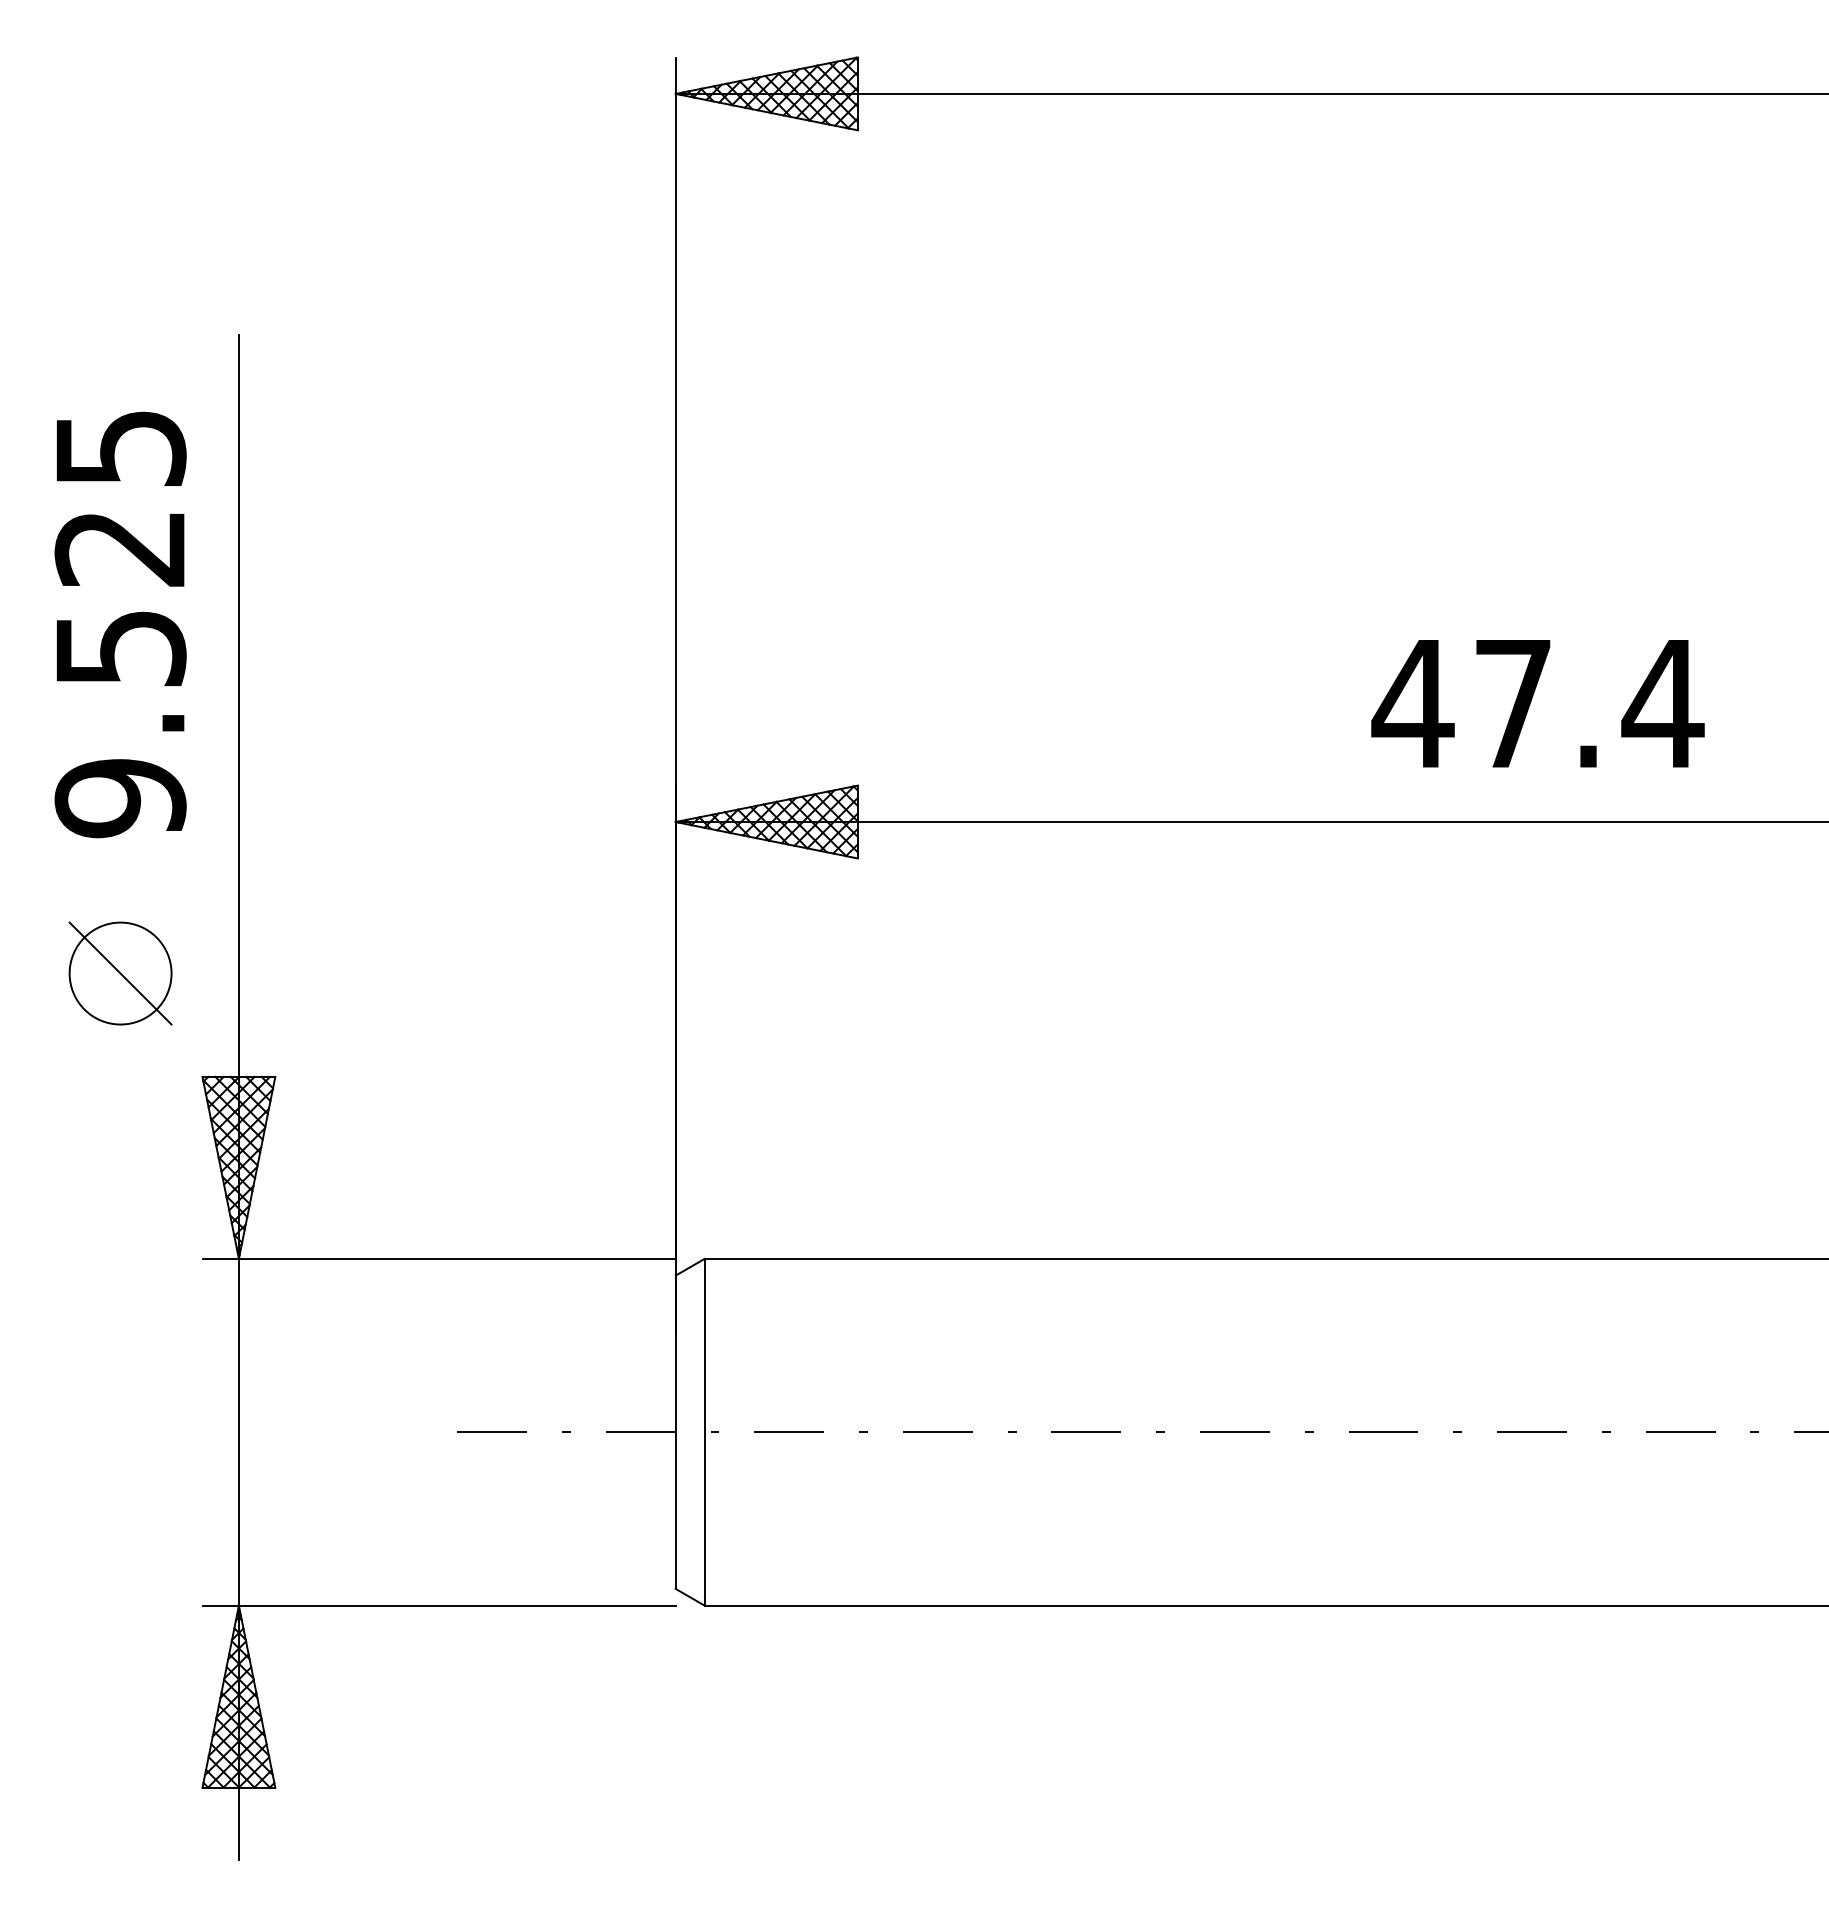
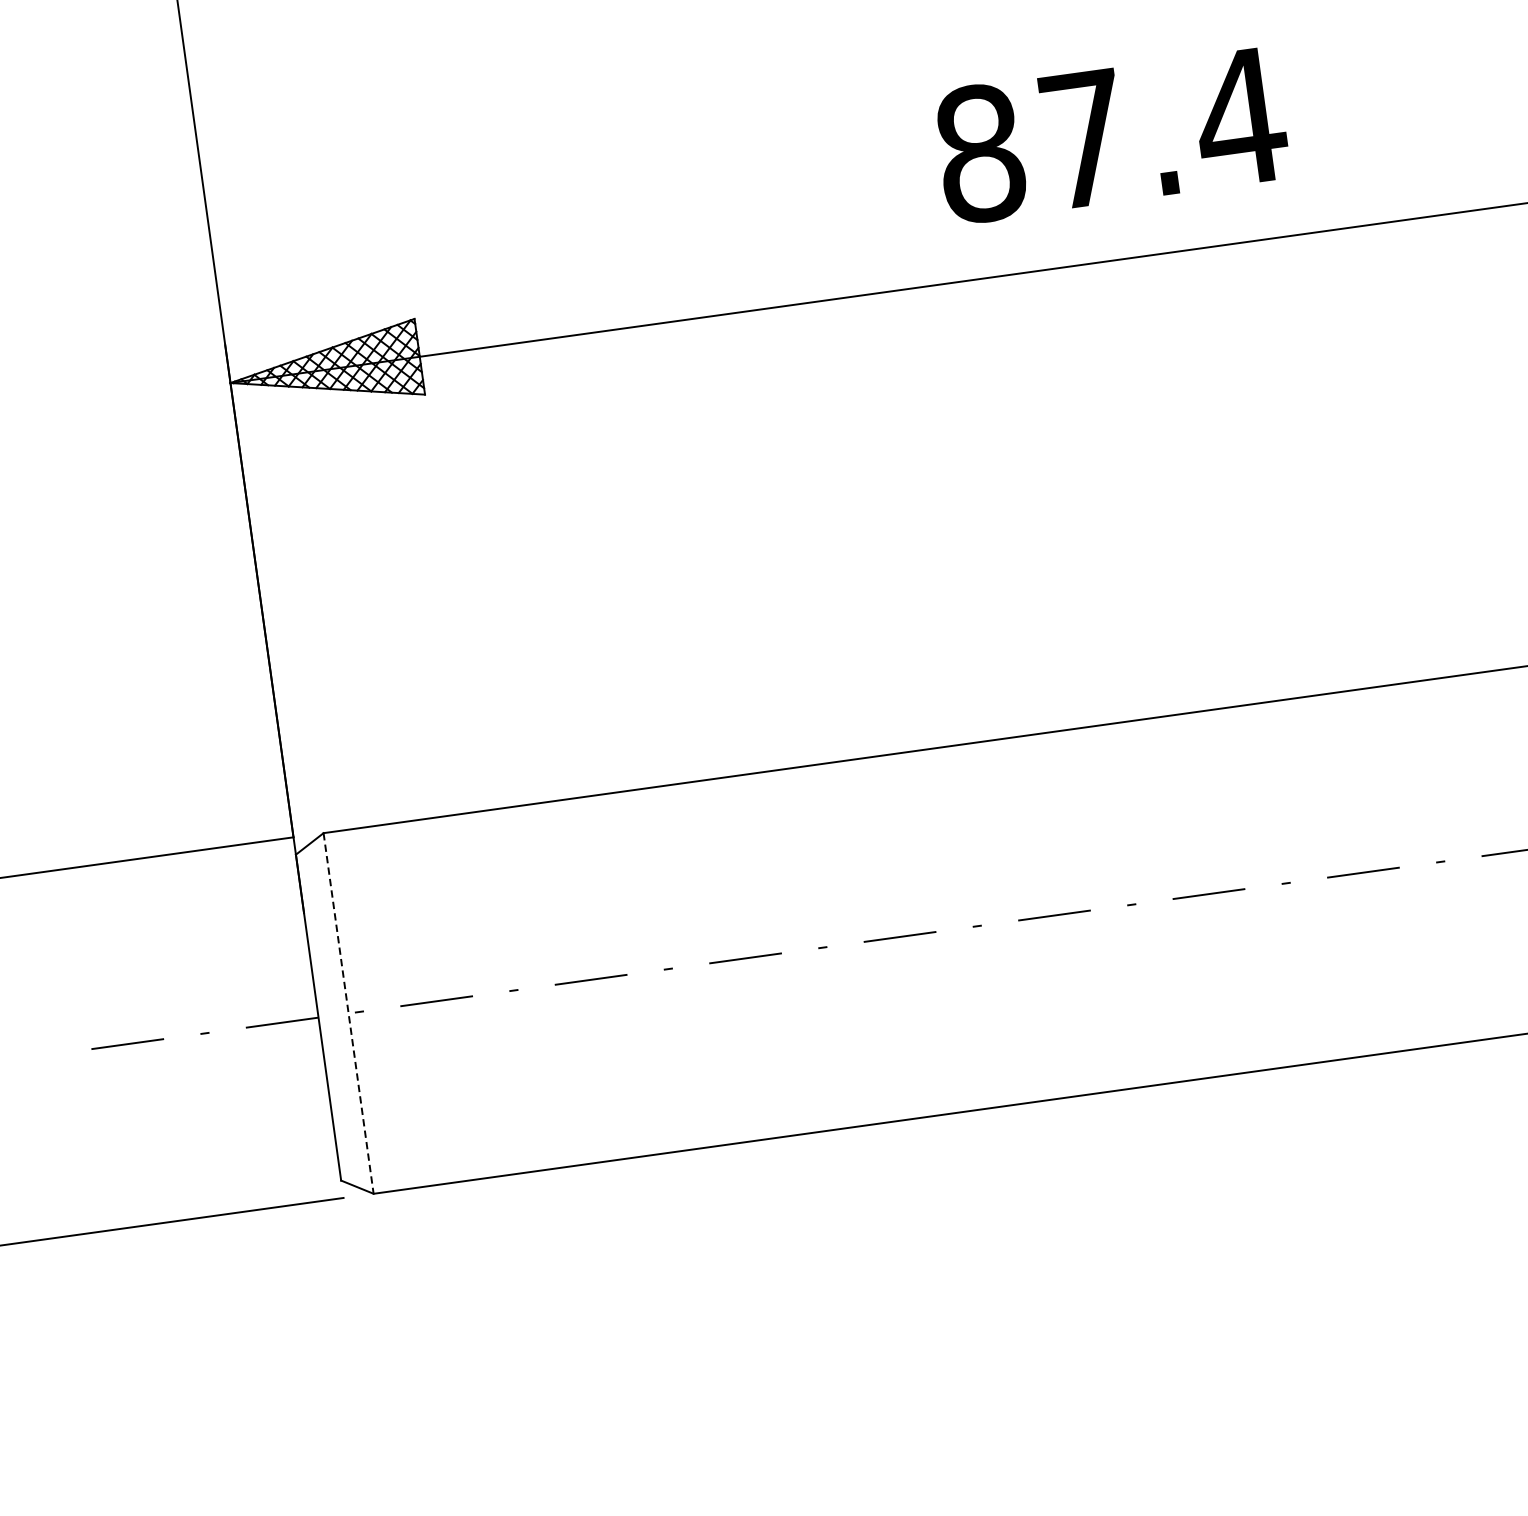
text: (1412, 703) -> (979, 153), 47.4 -> 87.4
line: (704, 1432) -> (348, 1013), solid -> dashed

